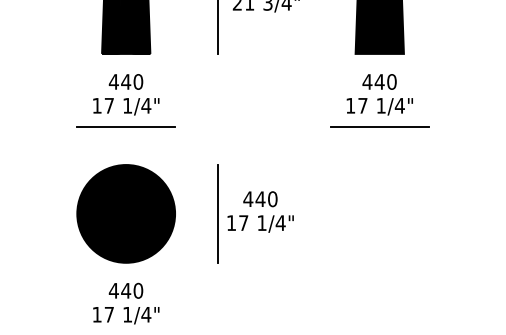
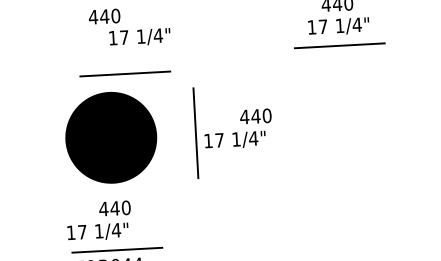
text: (126, 106) -> (140, 37), moved
line: (125, 126) -> (124, 73), moved
text: (260, 199) -> (255, 116), moved
text: (126, 315) -> (98, 232), moved

